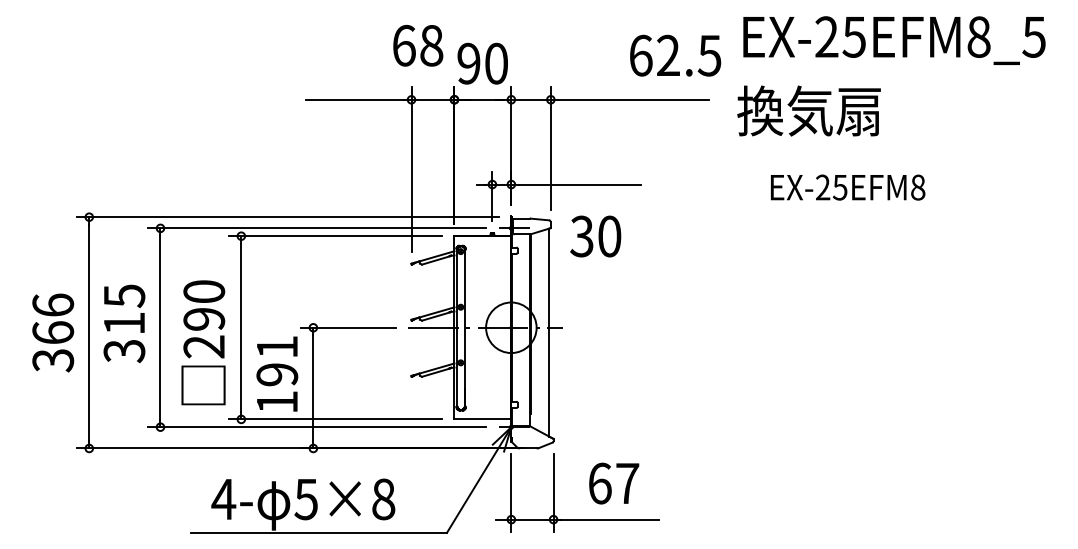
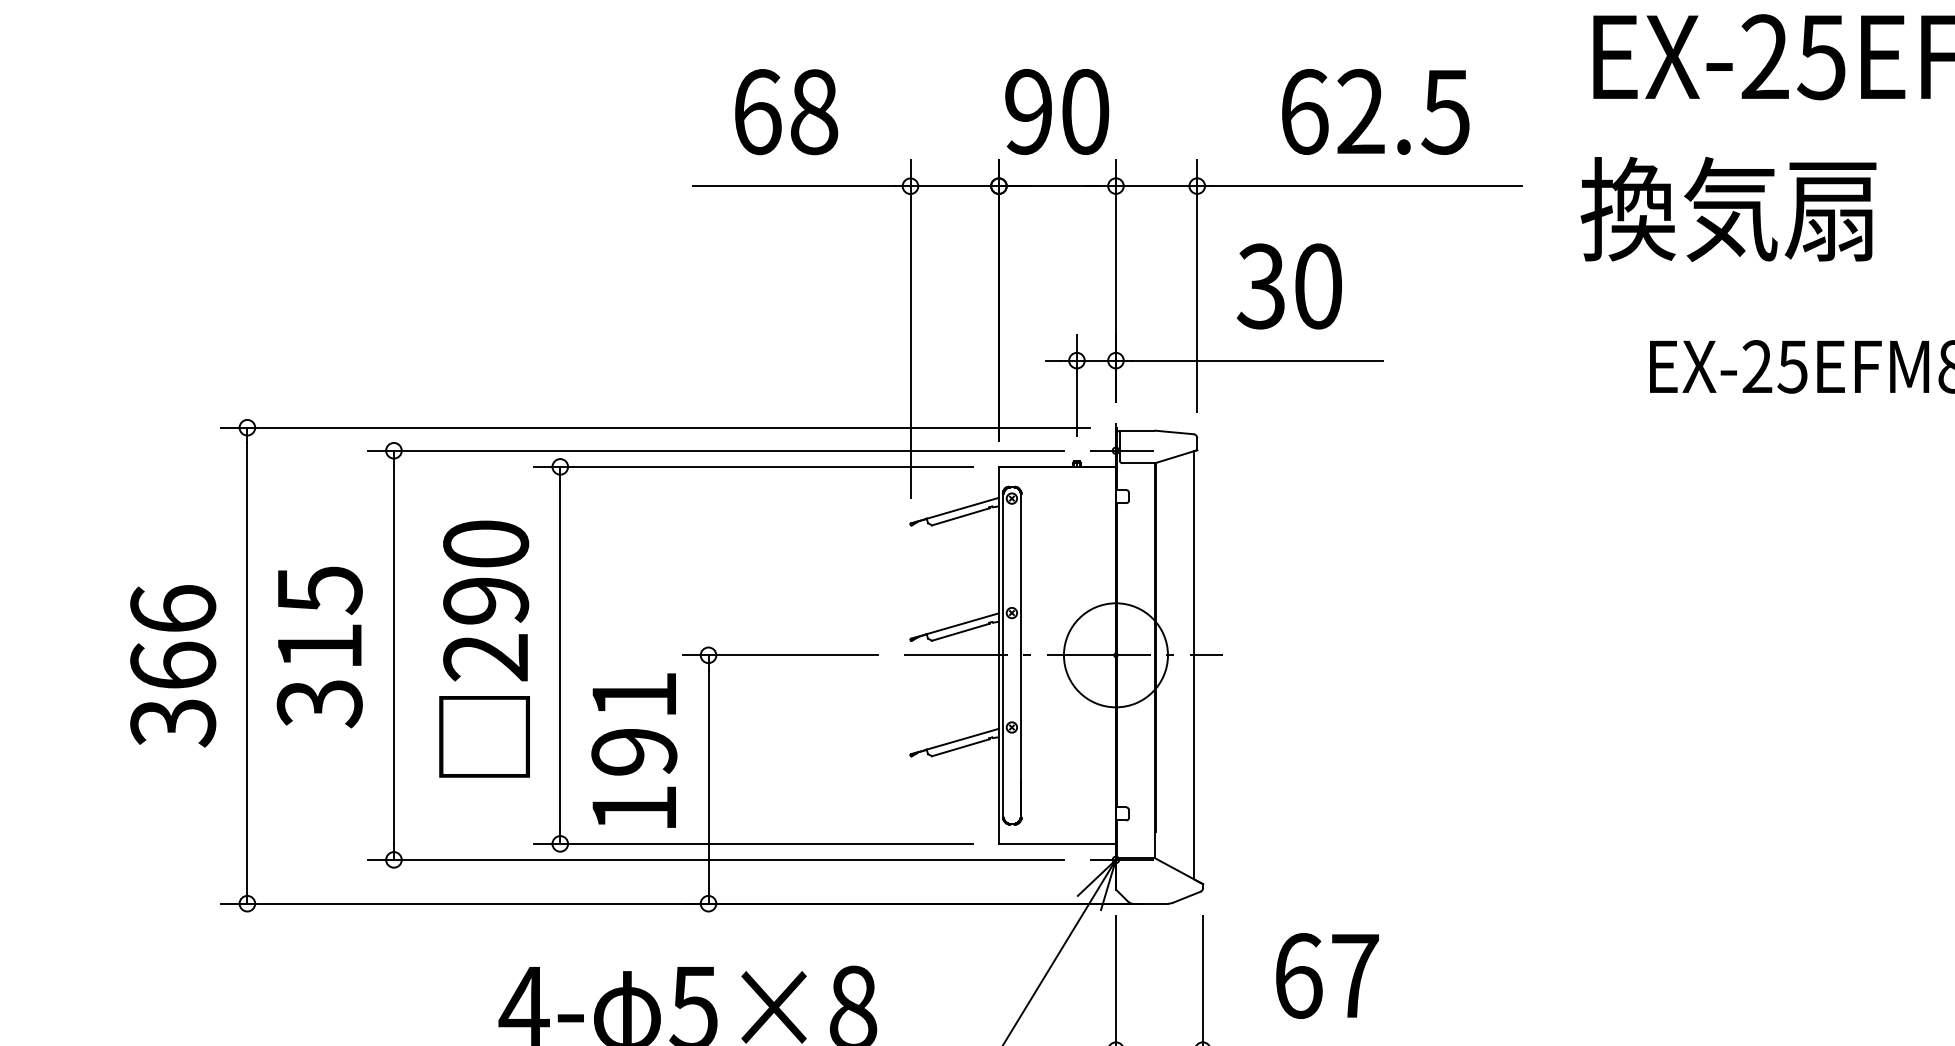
text: (418, 45) -> (787, 111), moved
text: (675, 55) -> (1375, 111), moved
text: (595, 236) -> (1289, 286), moved
text: (203, 342) -> (484, 648), moved

